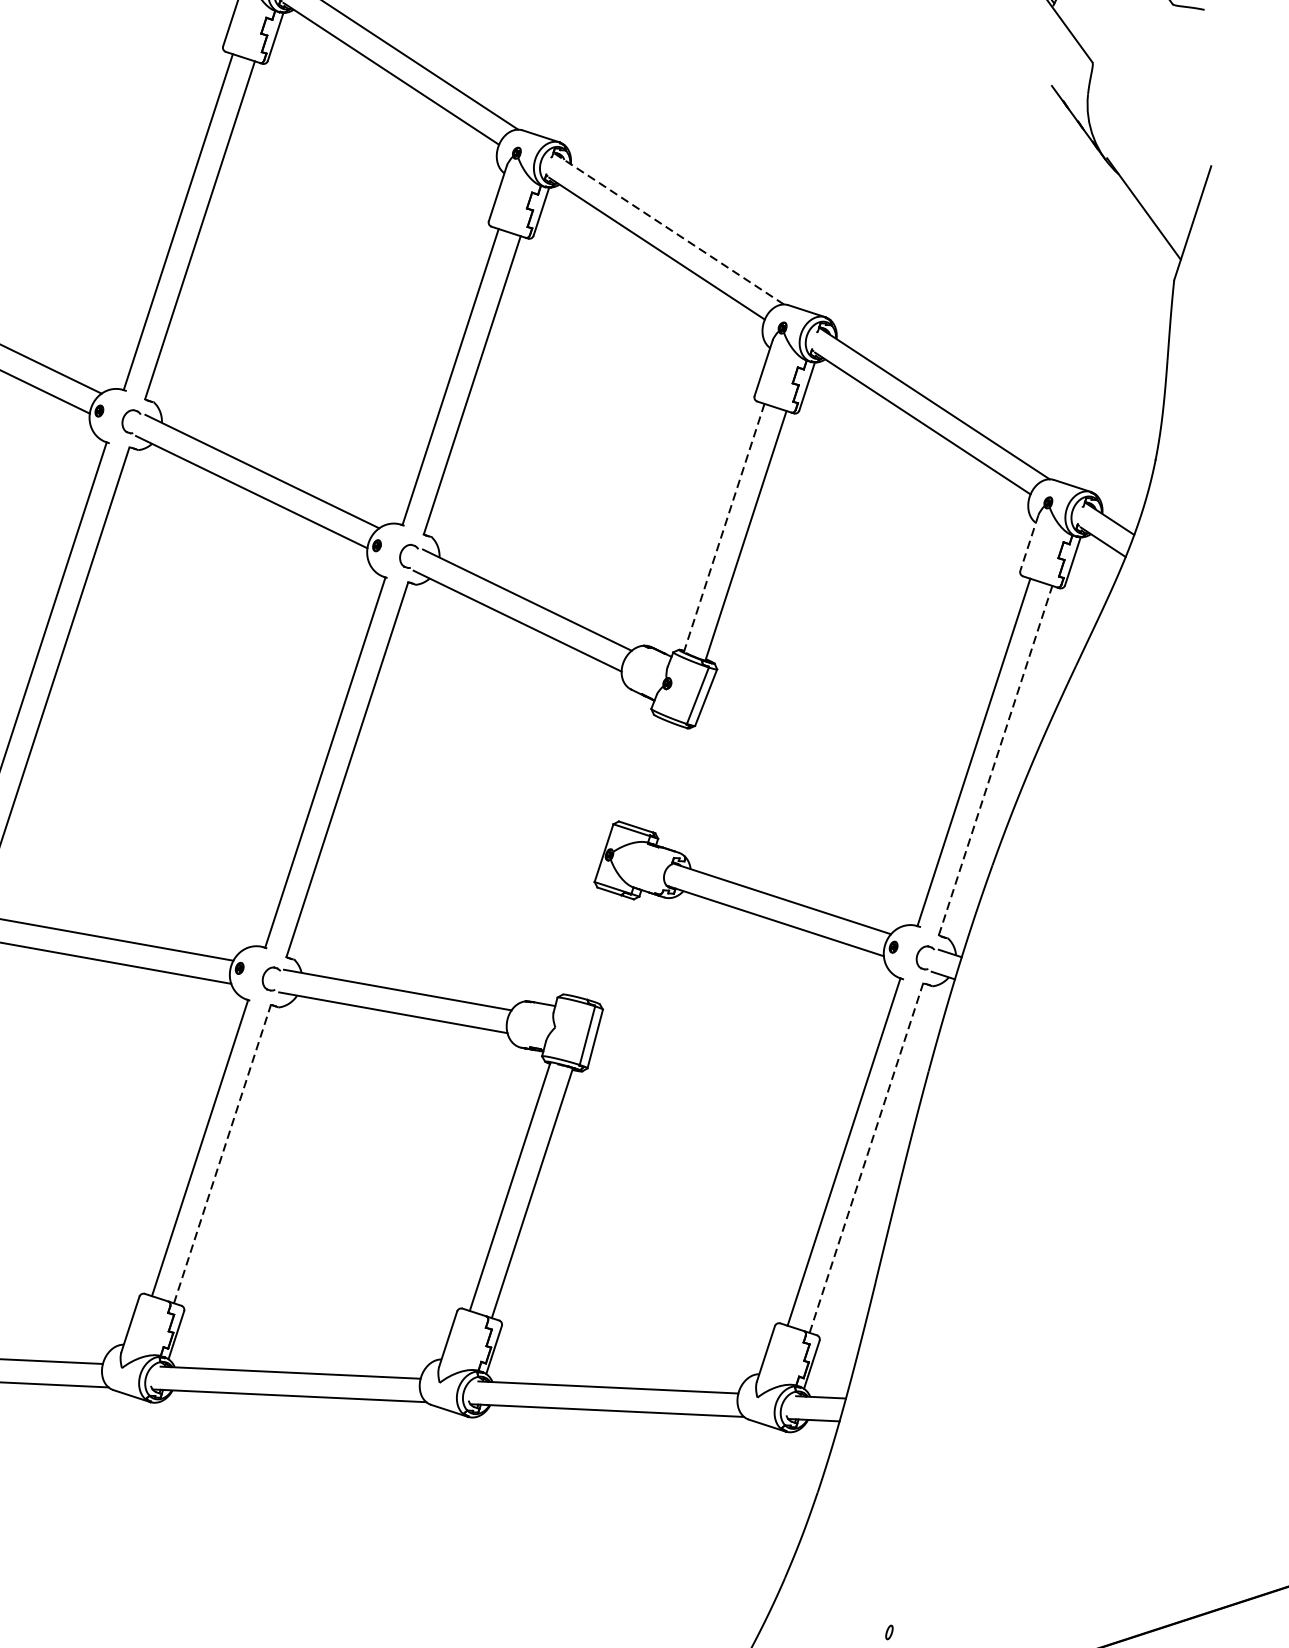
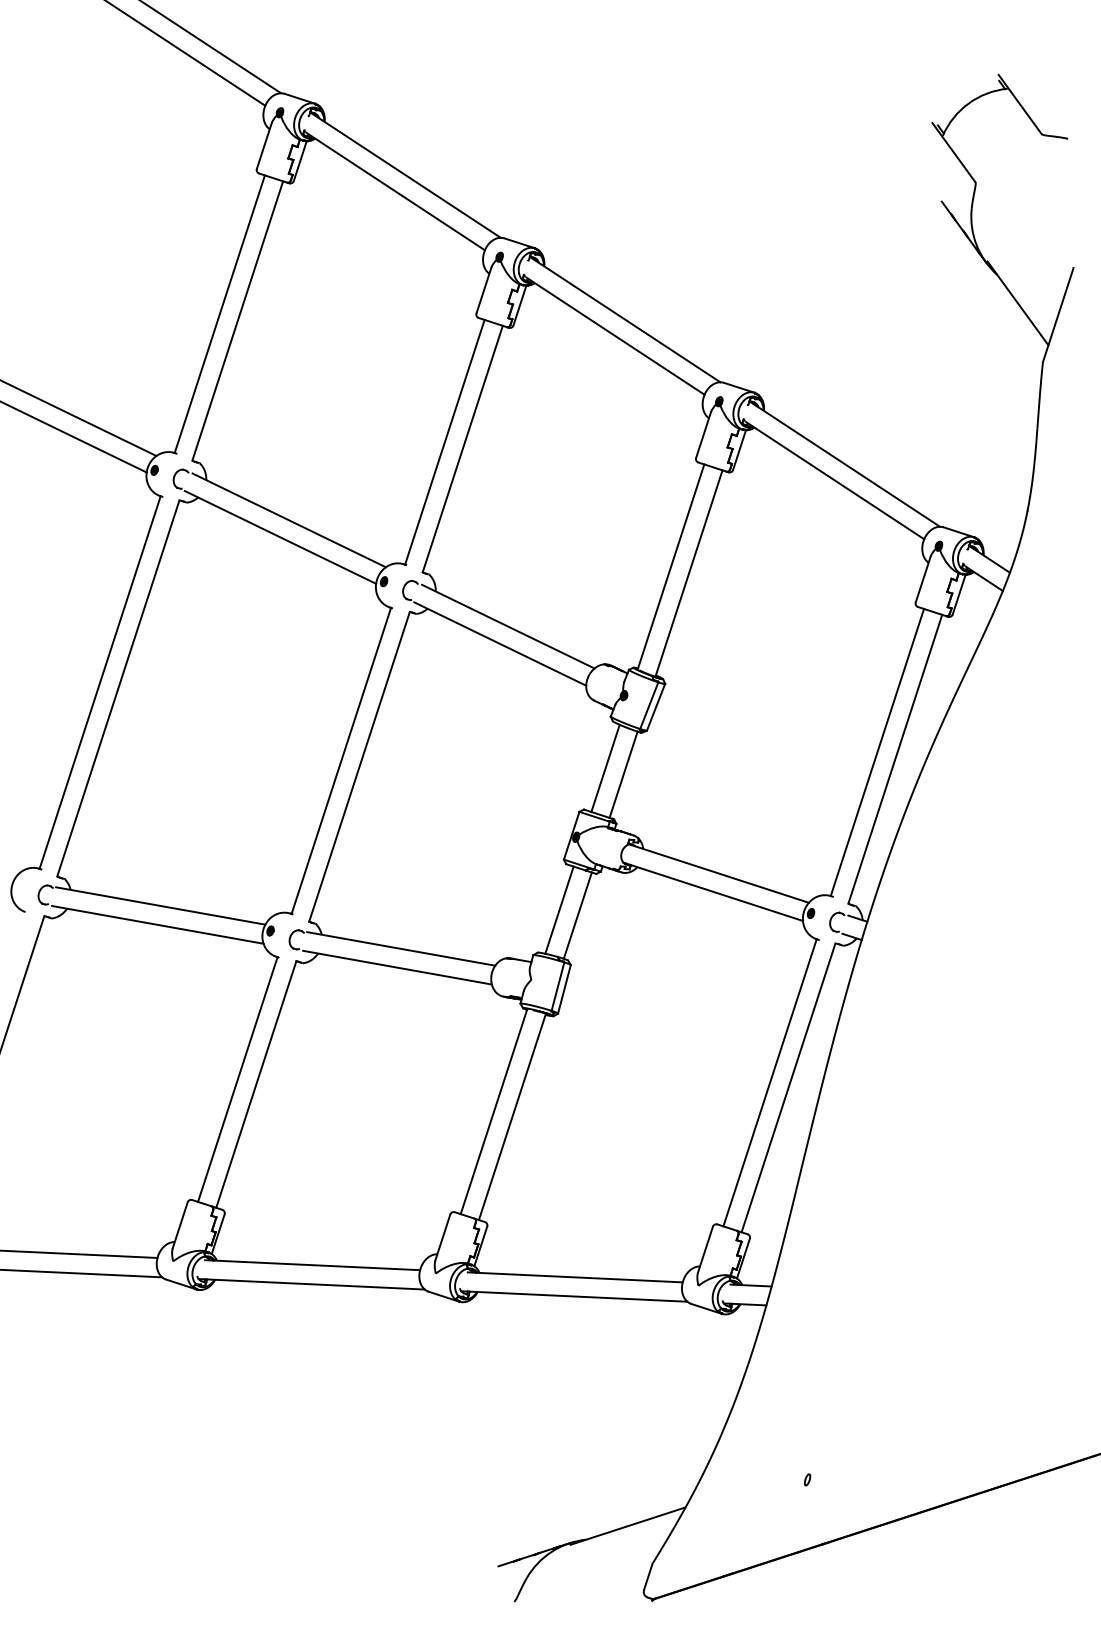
line: (667, 228) -> (624, 319), dashed -> solid
line: (724, 527) -> (671, 566), dashed -> solid
line: (1029, 544) -> (923, 580), dashed -> solid
line: (995, 760) -> (895, 759), dashed -> solid
line: (644, 771) -> (605, 768), added
line: (666, 779) -> (623, 774), added
line: (589, 942) -> (559, 909), added
line: (611, 949) -> (577, 915), added
line: (222, 1154) -> (256, 1084), dashed -> solid
line: (866, 1157) -> (788, 1087), dashed -> solid

